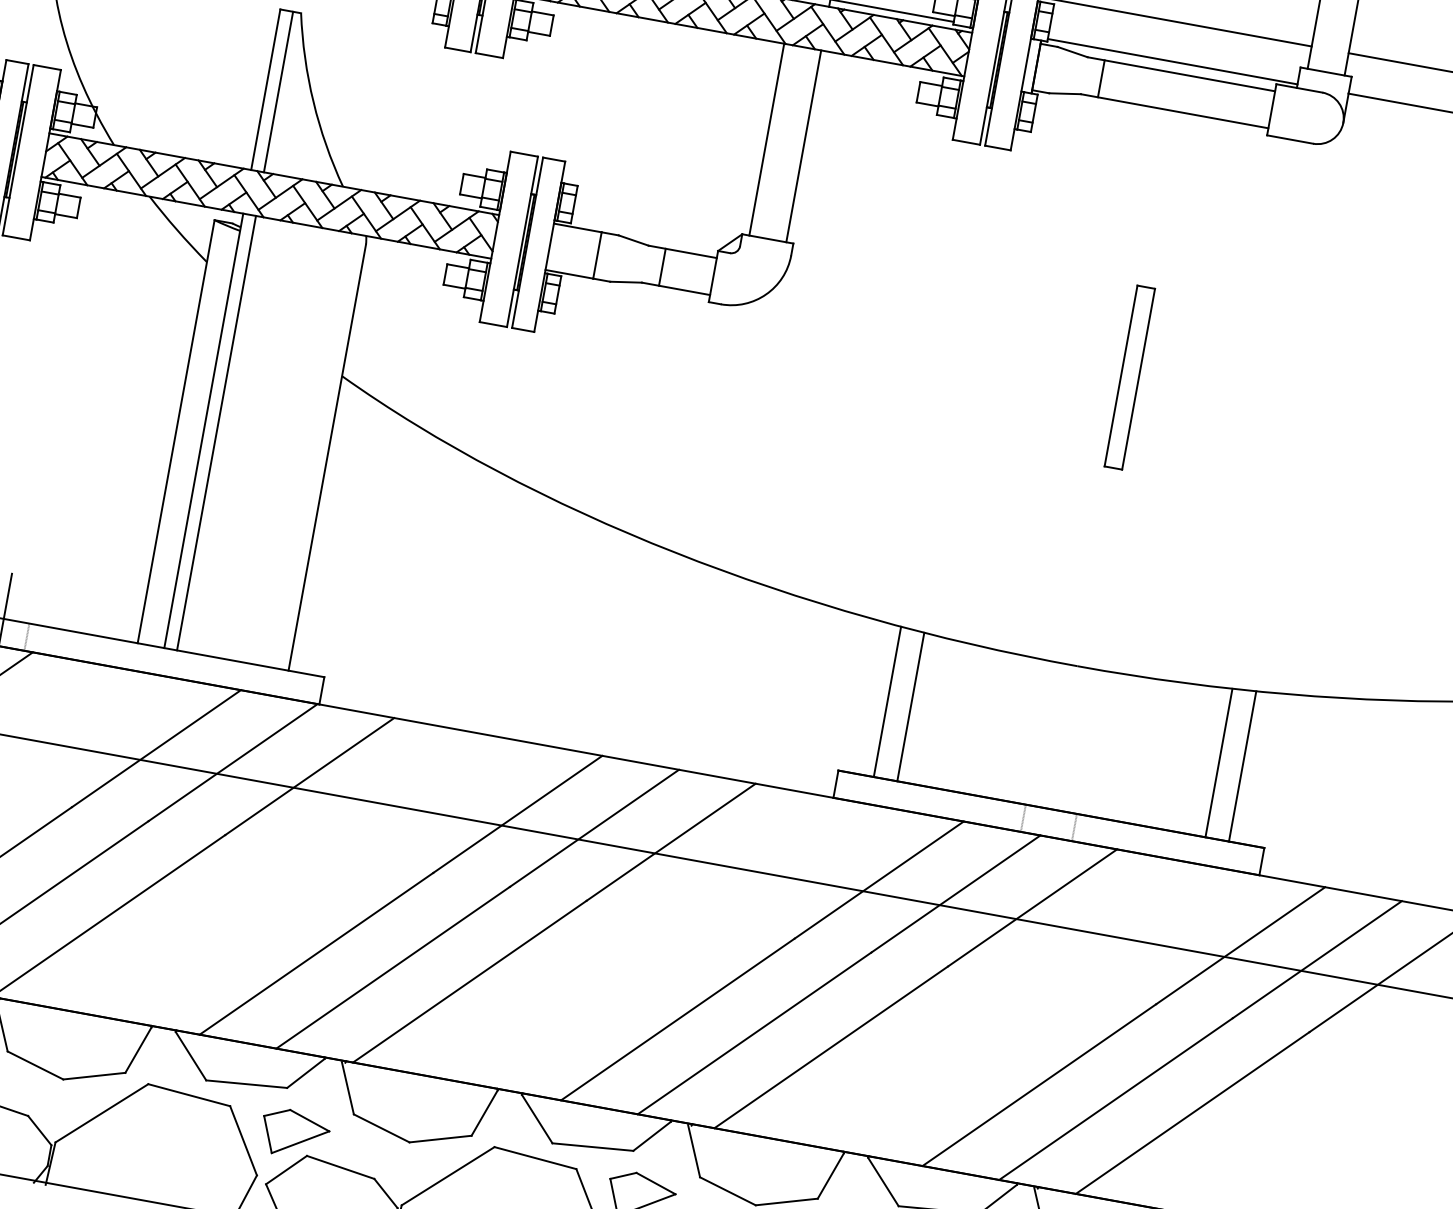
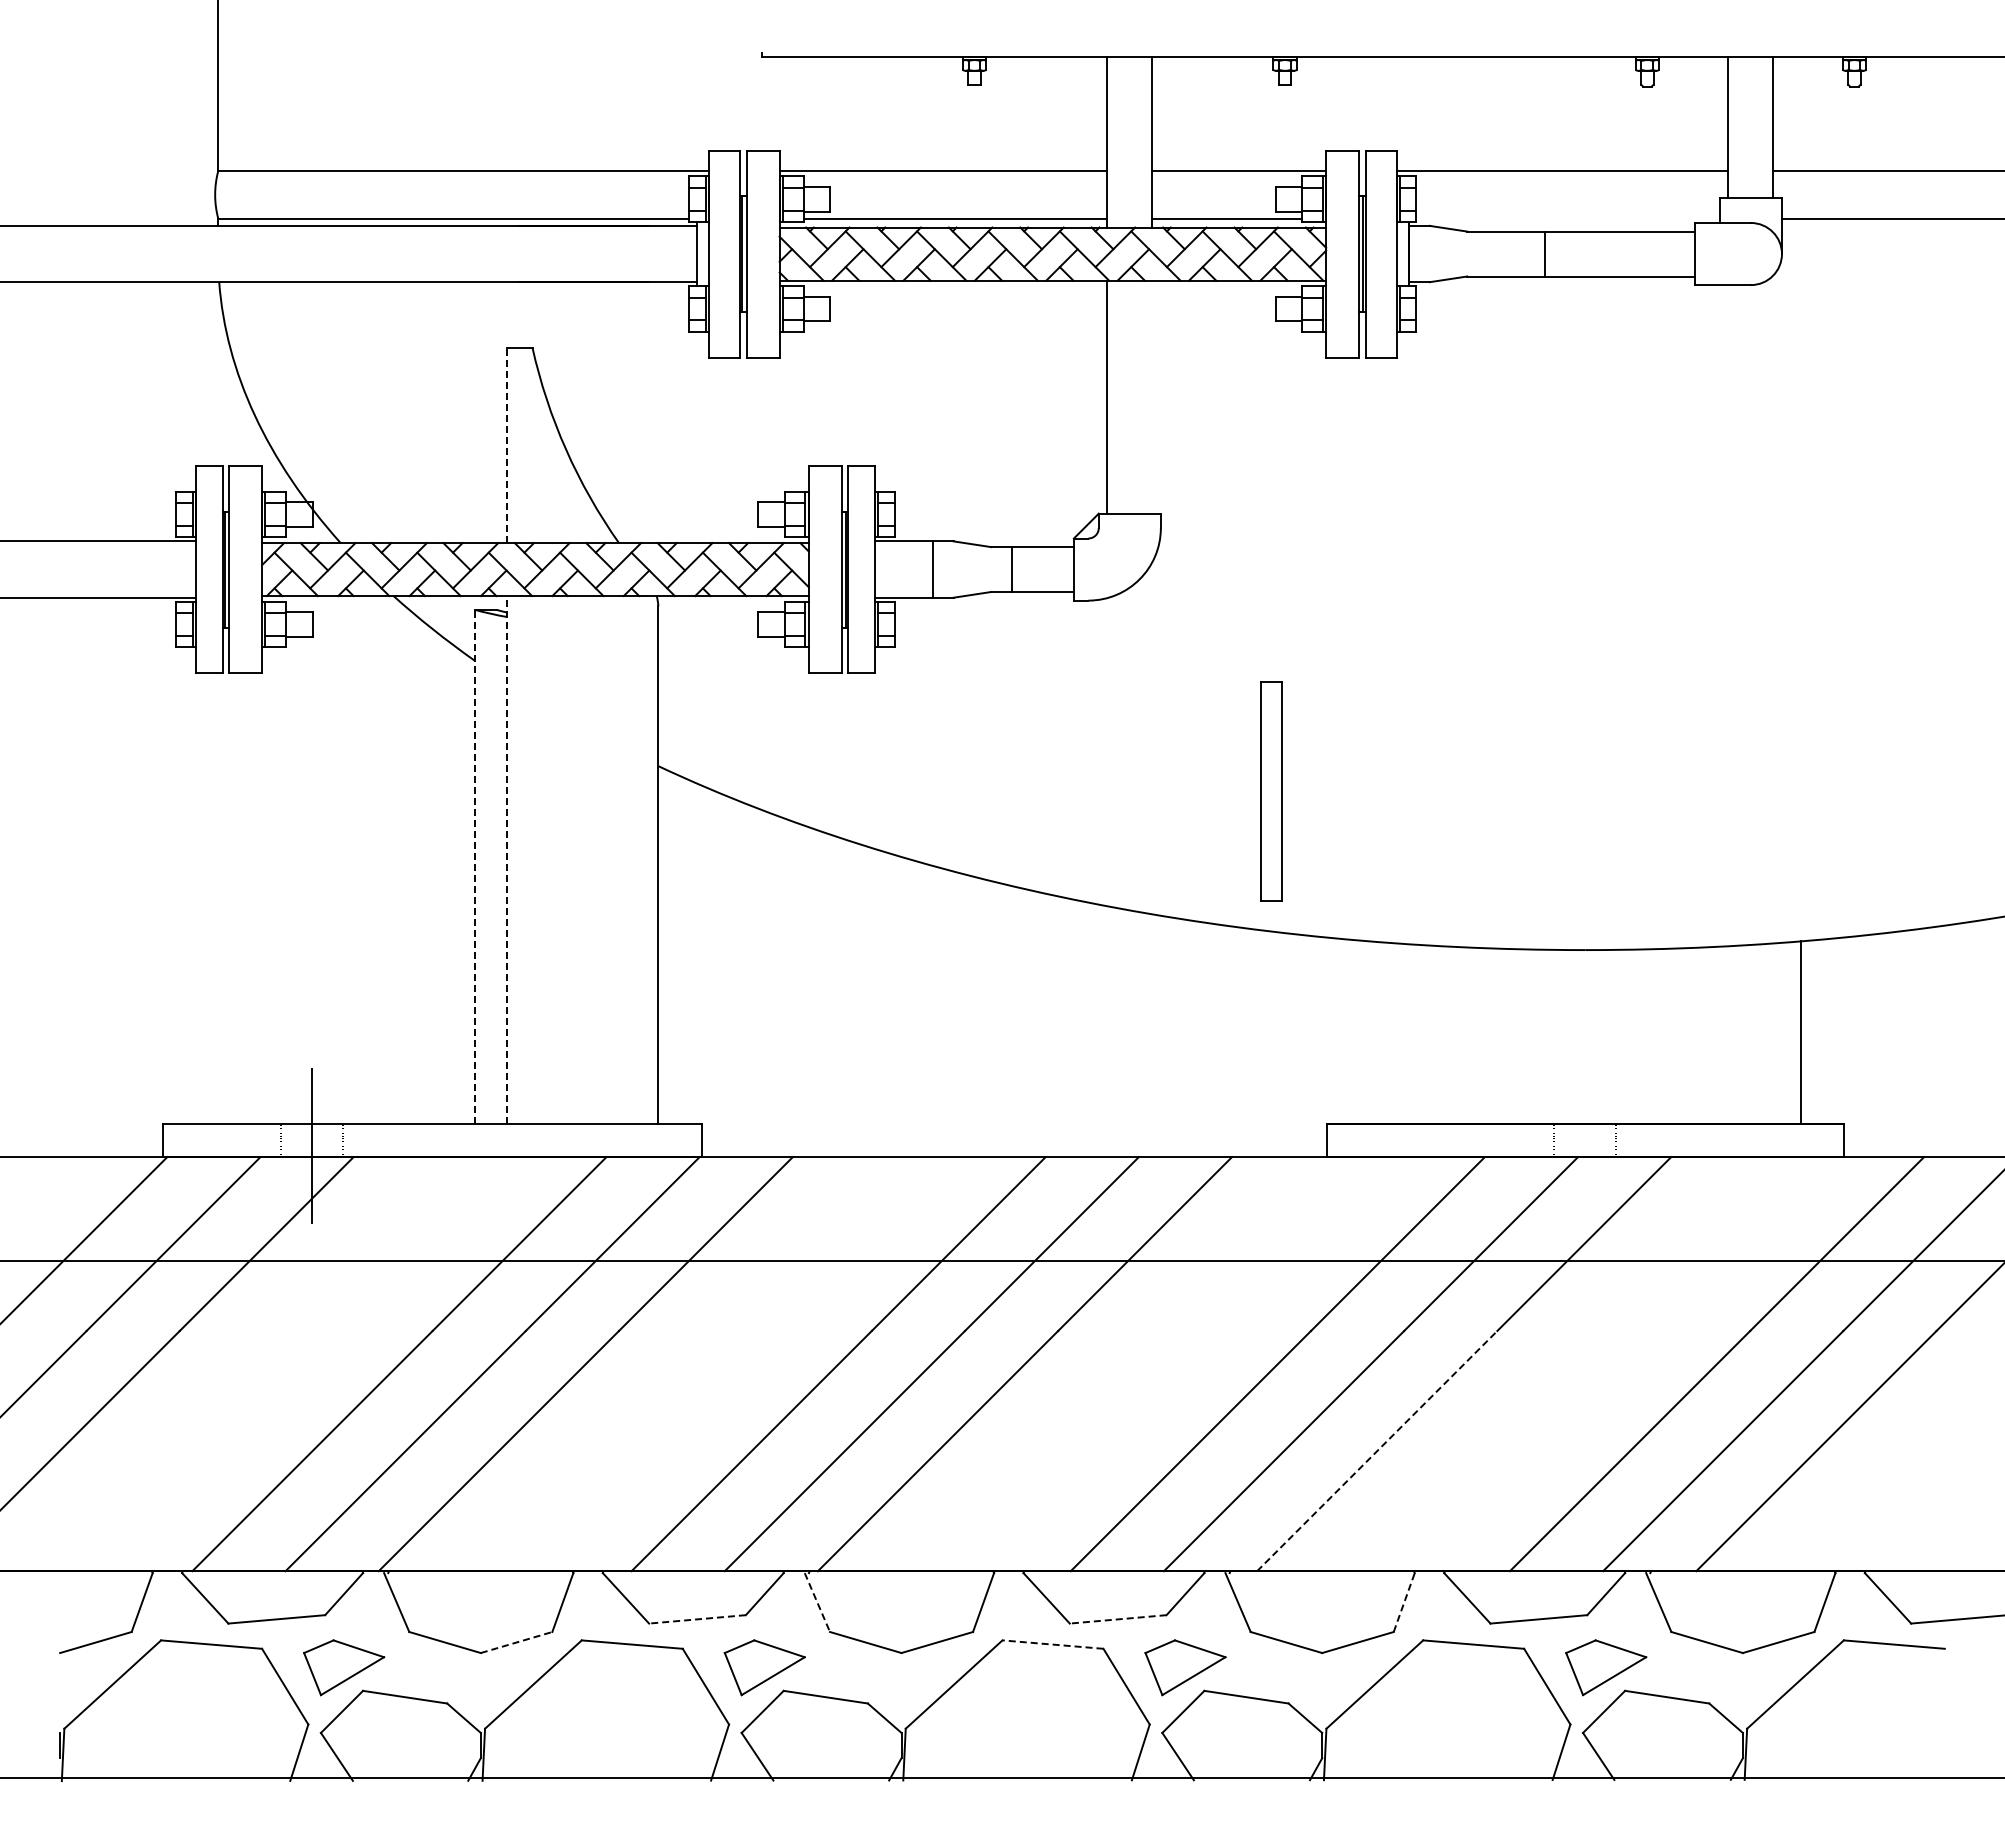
line: (1172, 61) -> (1567, 218), removed
line: (1101, 78) -> (1544, 253), moved
line: (265, 89) -> (507, 445), solid -> dashed
line: (278, 92) -> (522, 445), removed
line: (804, 145) -> (1152, 396), removed
part: (1129, 377) -> (1271, 791), moved
line: (176, 431) -> (475, 866), solid -> dashed
line: (203, 431) -> (507, 860), solid -> dashed
line: (216, 433) -> (522, 860), removed
line: (887, 701) -> (1369, 1032), removed
line: (911, 706) -> (1398, 1033), removed
line: (1218, 762) -> (1772, 1033), removed
line: (831, 1047) -> (1377, 1451), solid -> dashed
line: (95, 1076) -> (517, 1642), solid -> dashed
line: (246, 1084) -> (697, 1619), solid -> dashed
line: (347, 1089) -> (817, 1603), solid -> dashed
line: (593, 1147) -> (1118, 1619), solid -> dashed
line: (535, 1157) -> (1052, 1644), solid -> dashed
line: (831, 1176) -> (1404, 1602), solid -> dashed

